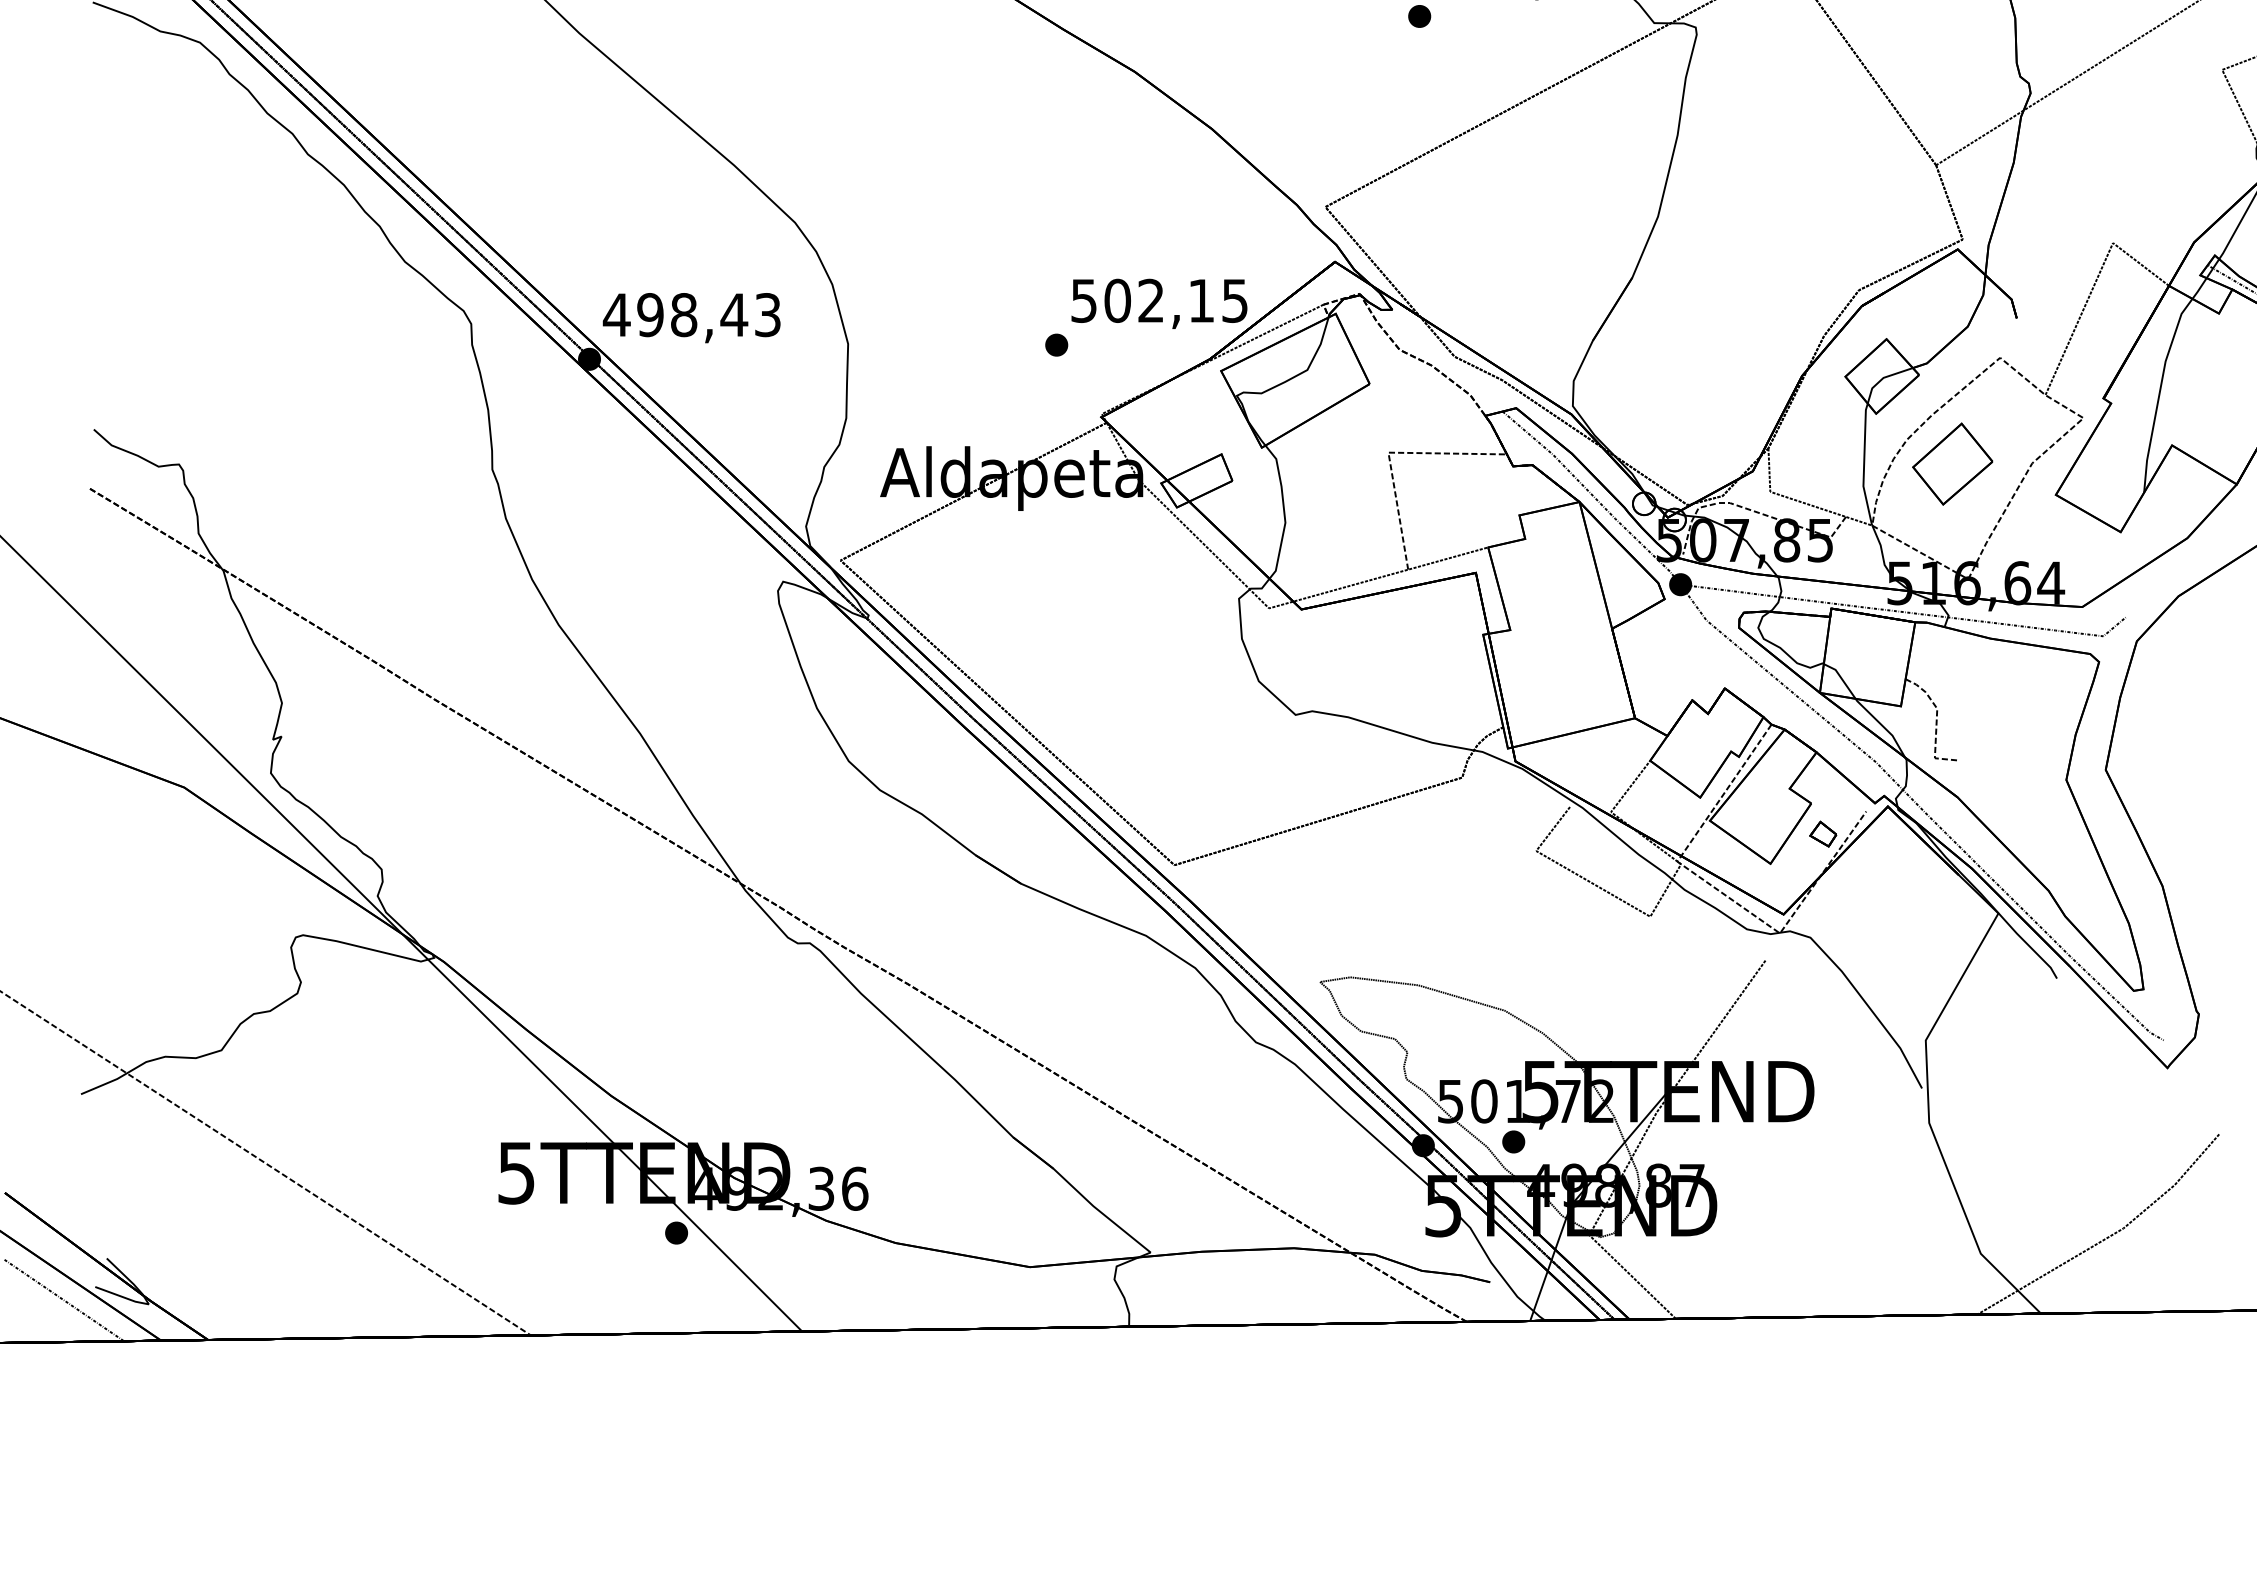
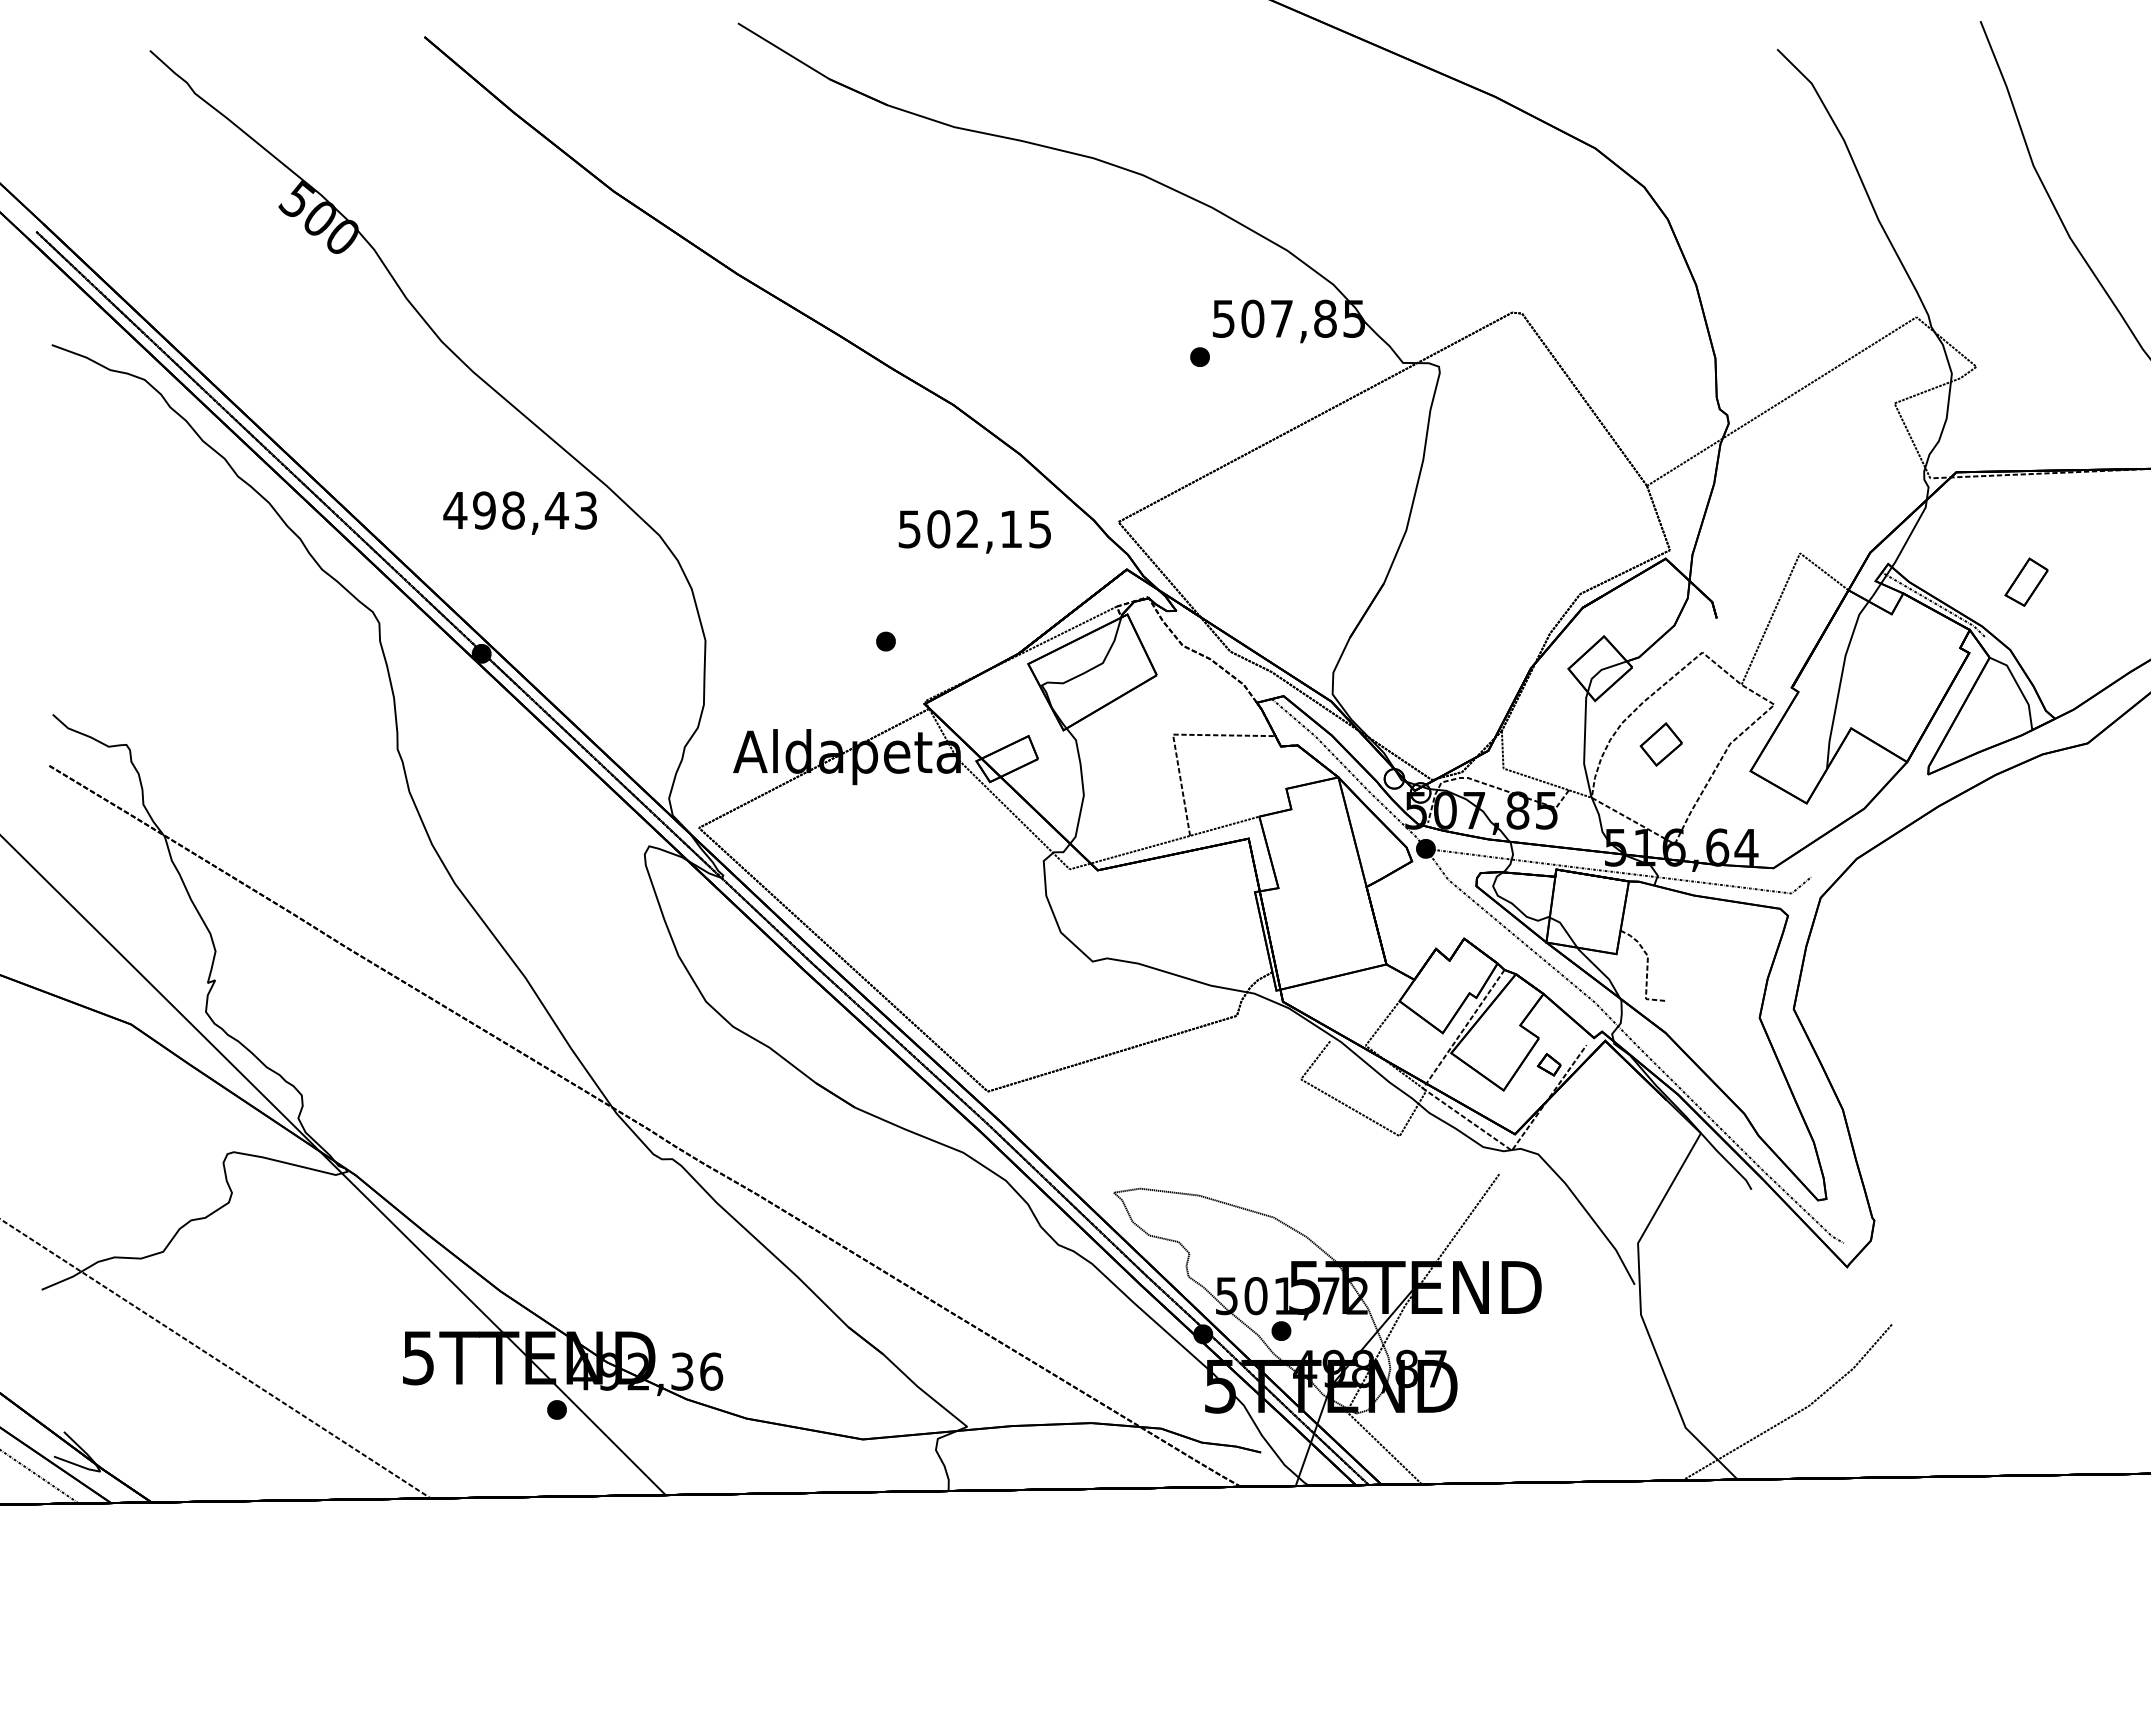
text: (1159, 303) -> (974, 531), moved
text: (690, 317) -> (519, 512), moved
part: (1952, 464) -> (1661, 744), size x0.6

